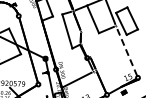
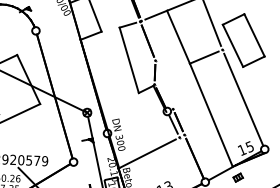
line: (126, 51) -> (242, 98), dashed -> solid
line: (110, 59) -> (211, 114), added

